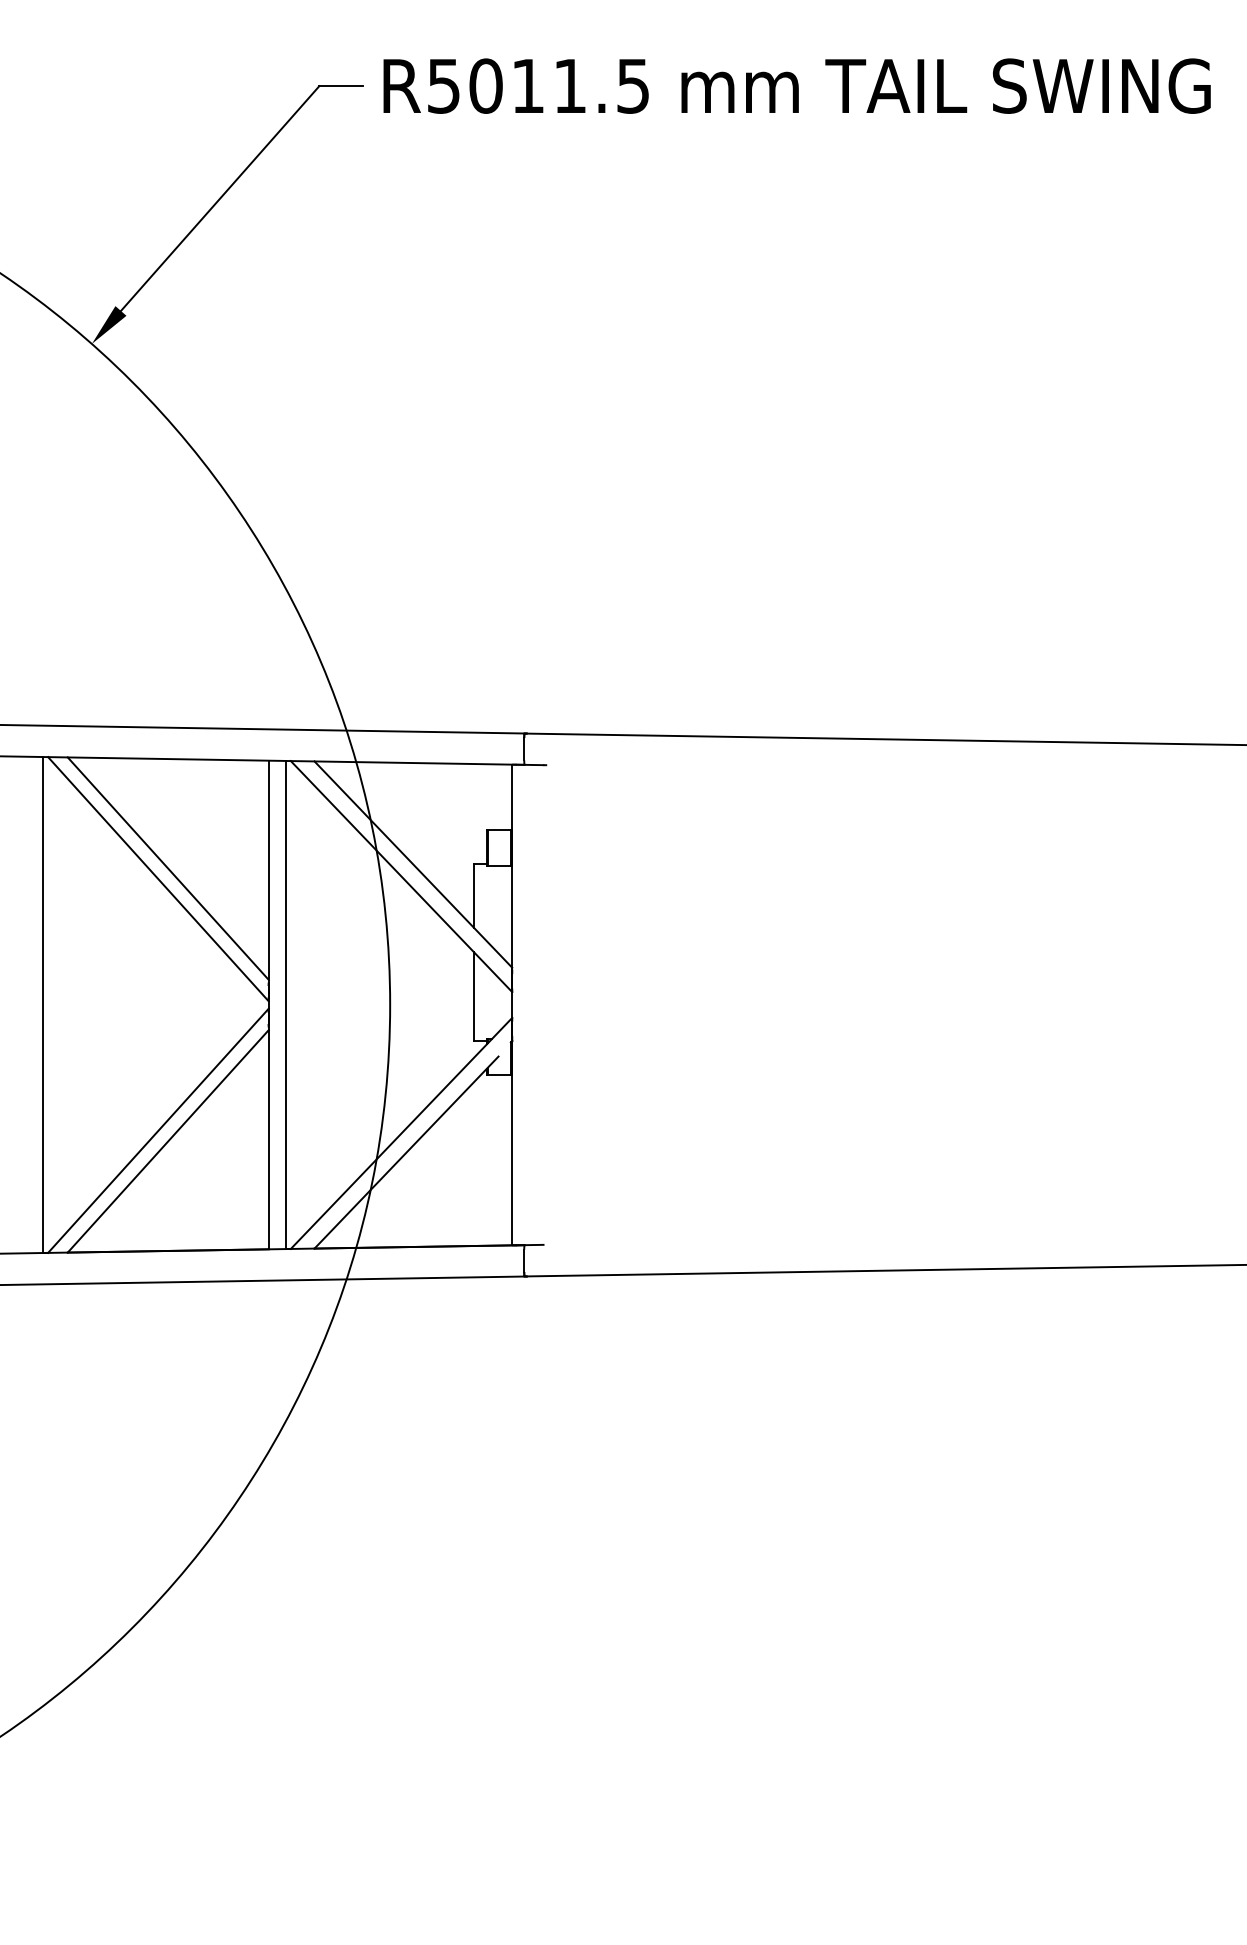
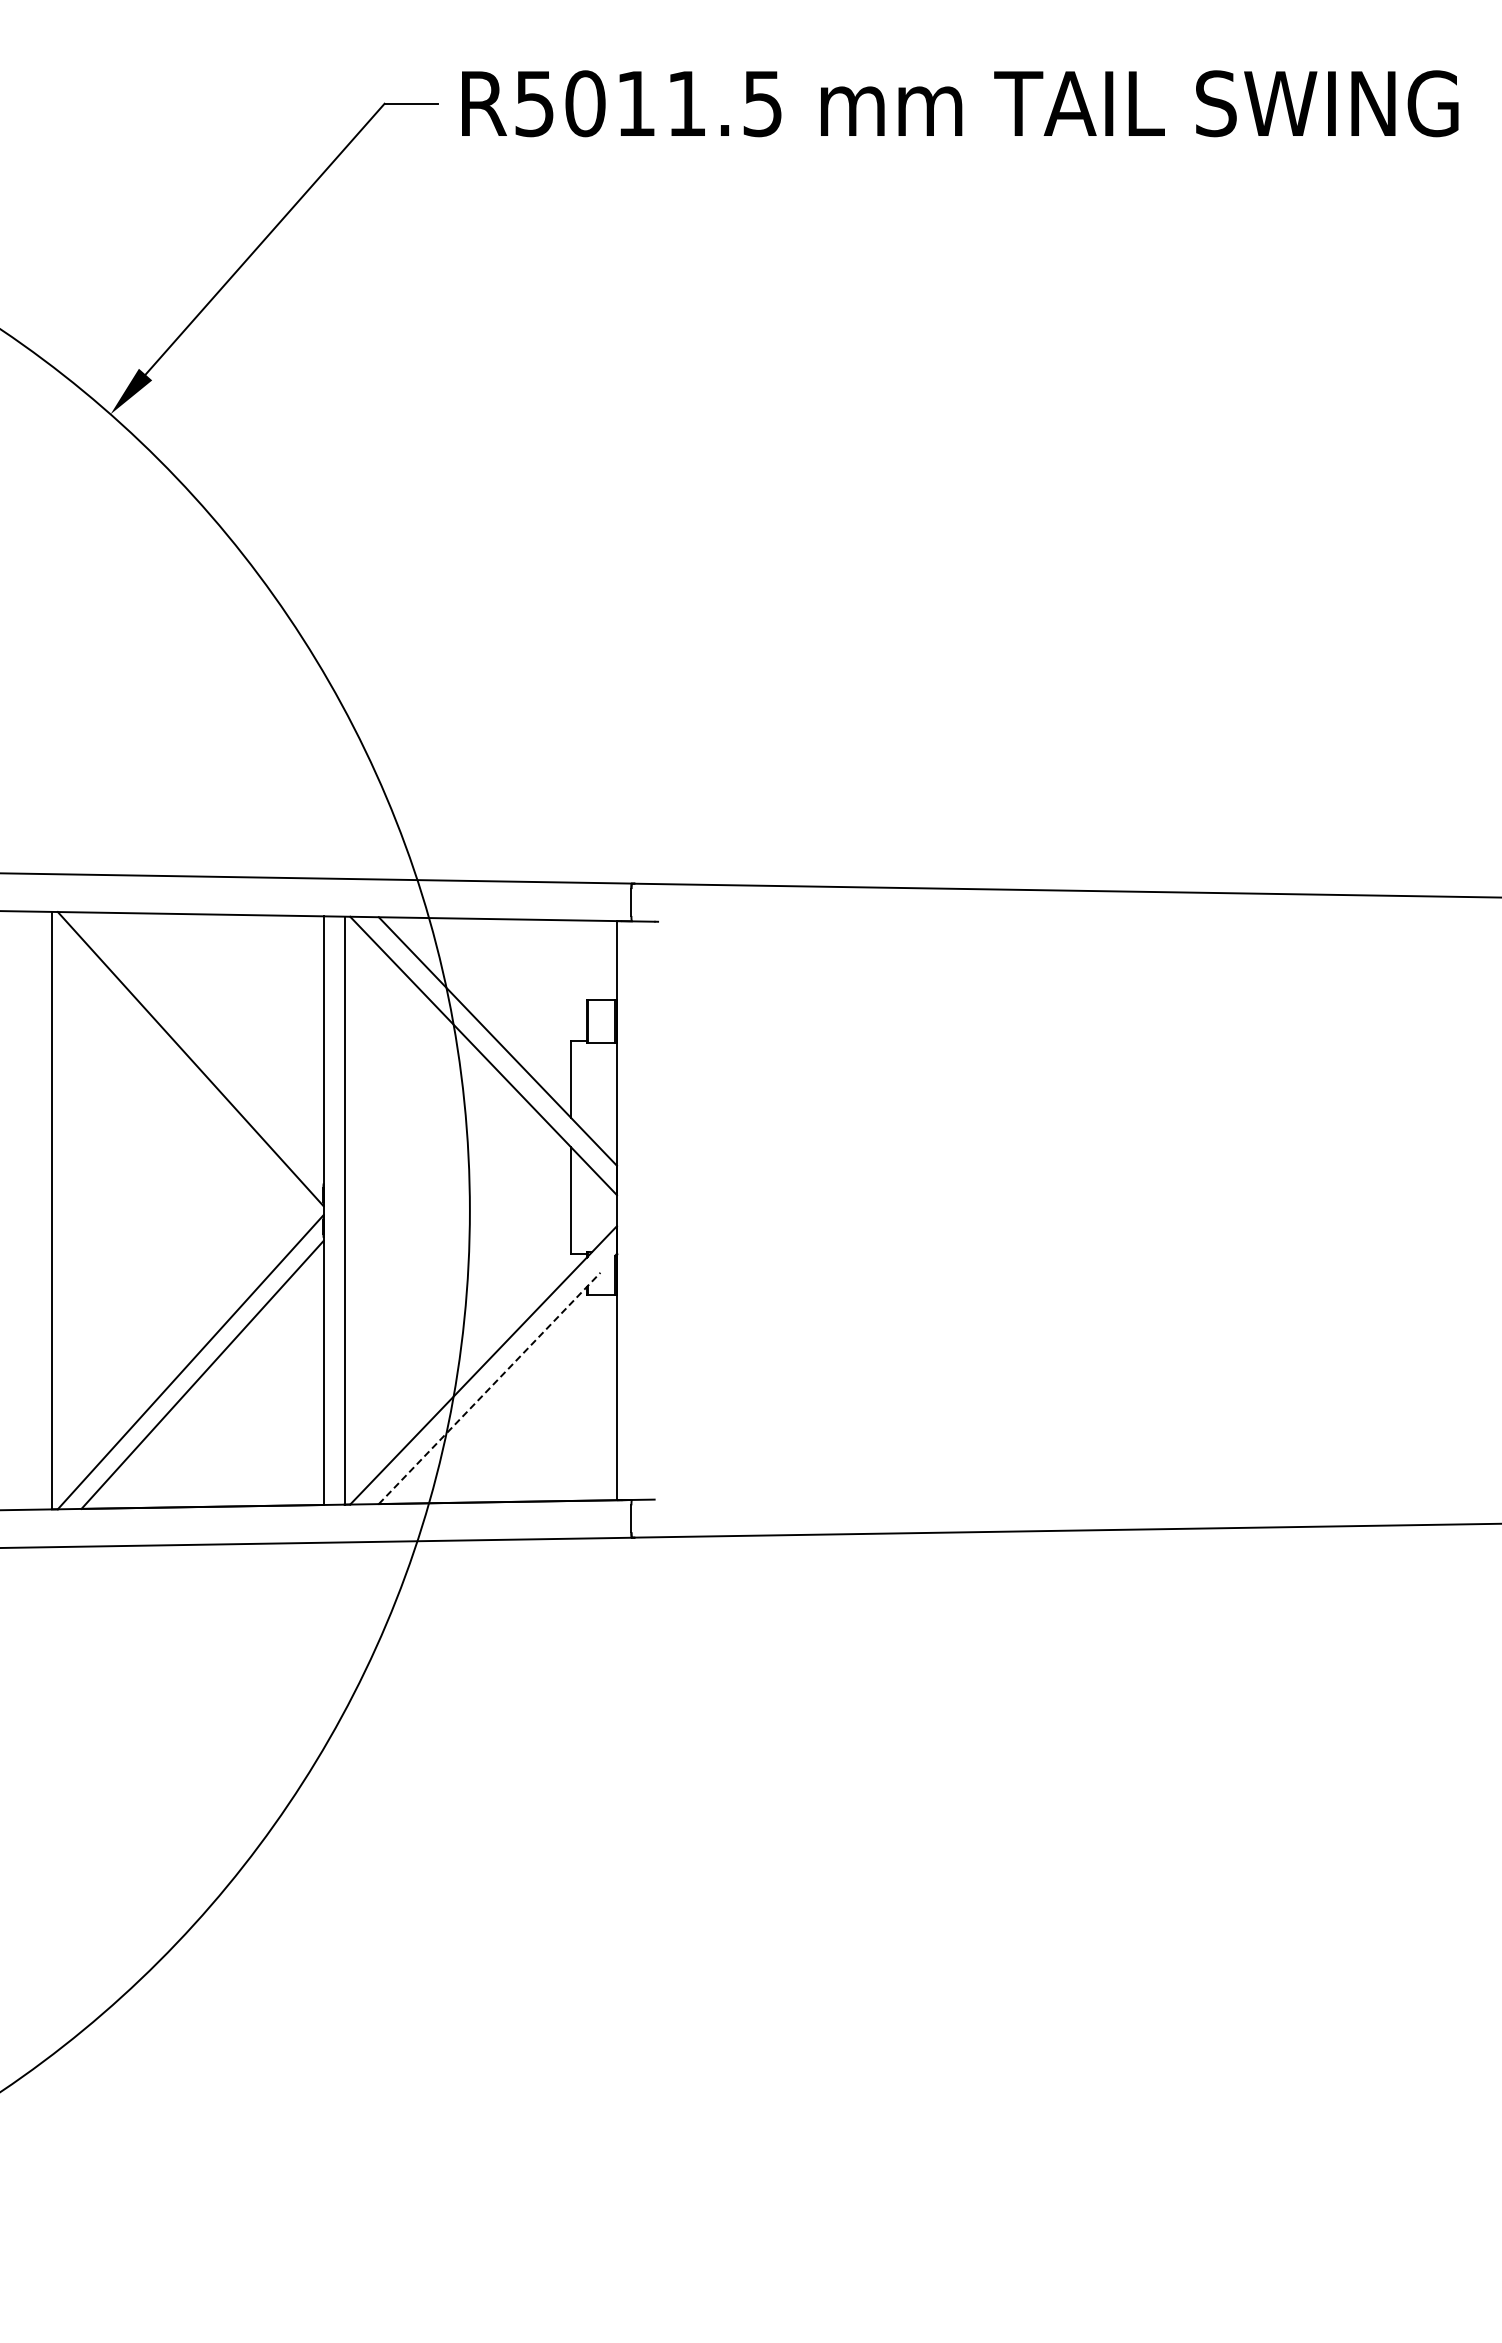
line: (168, 868) -> (202, 1046), removed
line: (406, 1152) -> (489, 1388), solid -> dashed

